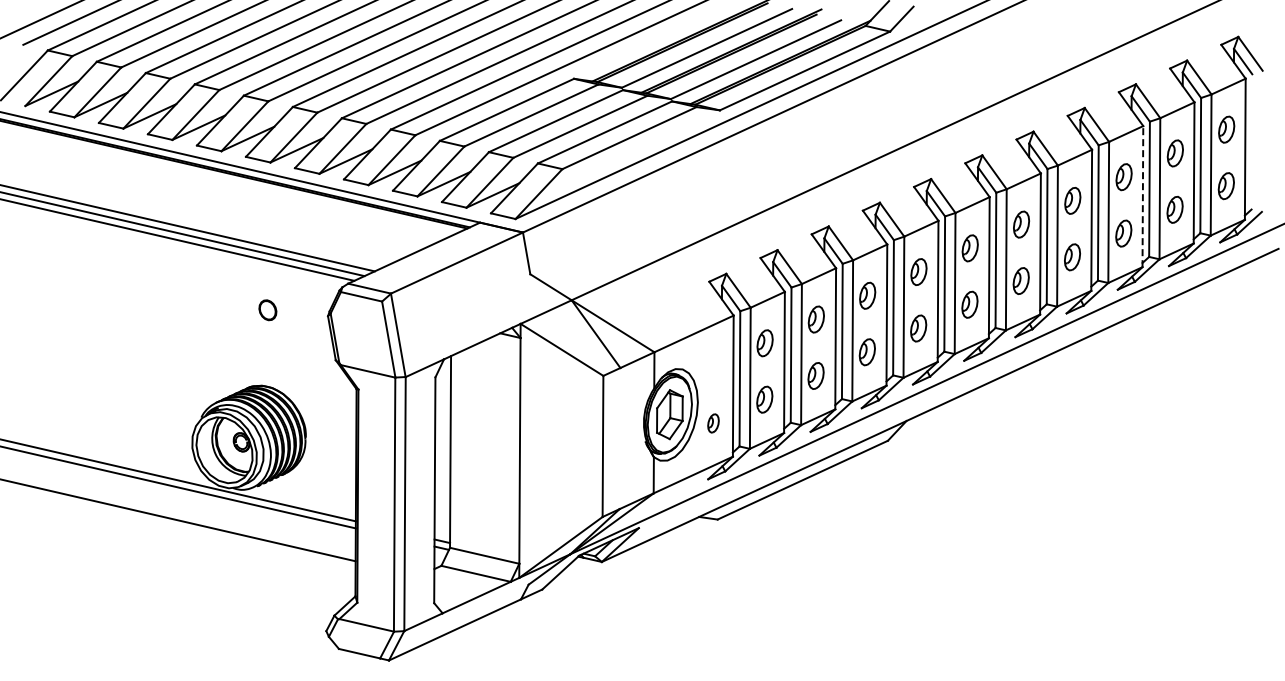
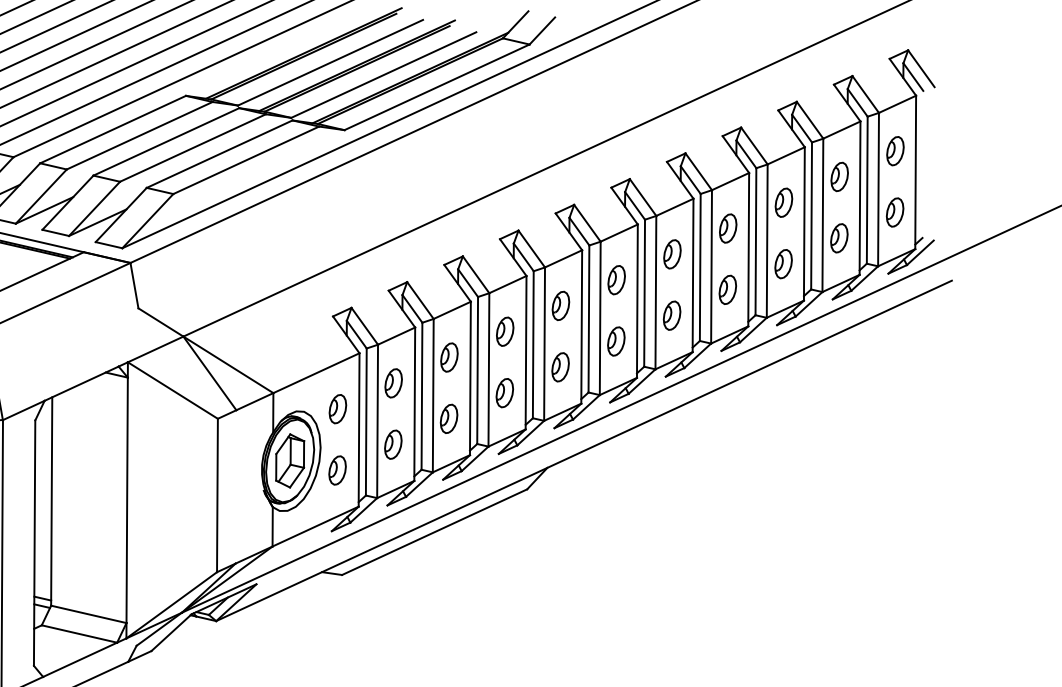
line: (1142, 196) -> (803, 223), dashed -> solid
part: (713, 366) -> (337, 408), added
part: (713, 423) -> (337, 470), size x1.43

